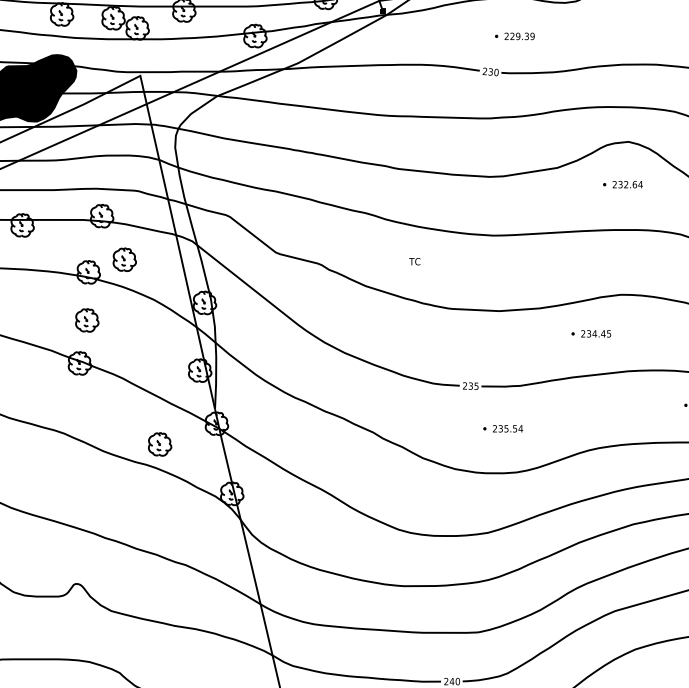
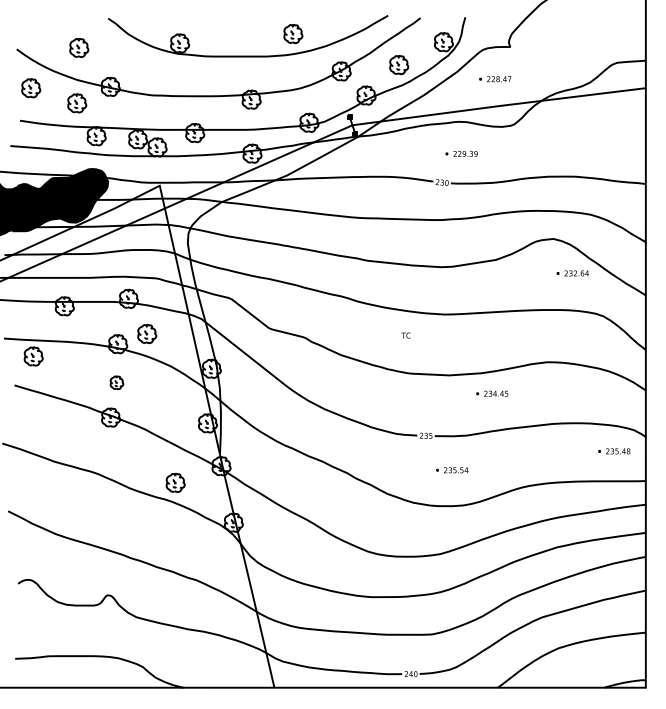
part: (622, 184) -> (572, 273), moved
text: (414, 261) -> (405, 335), moved
part: (86, 319) -> (116, 382), size x0.7
part: (591, 333) -> (492, 393), moved

